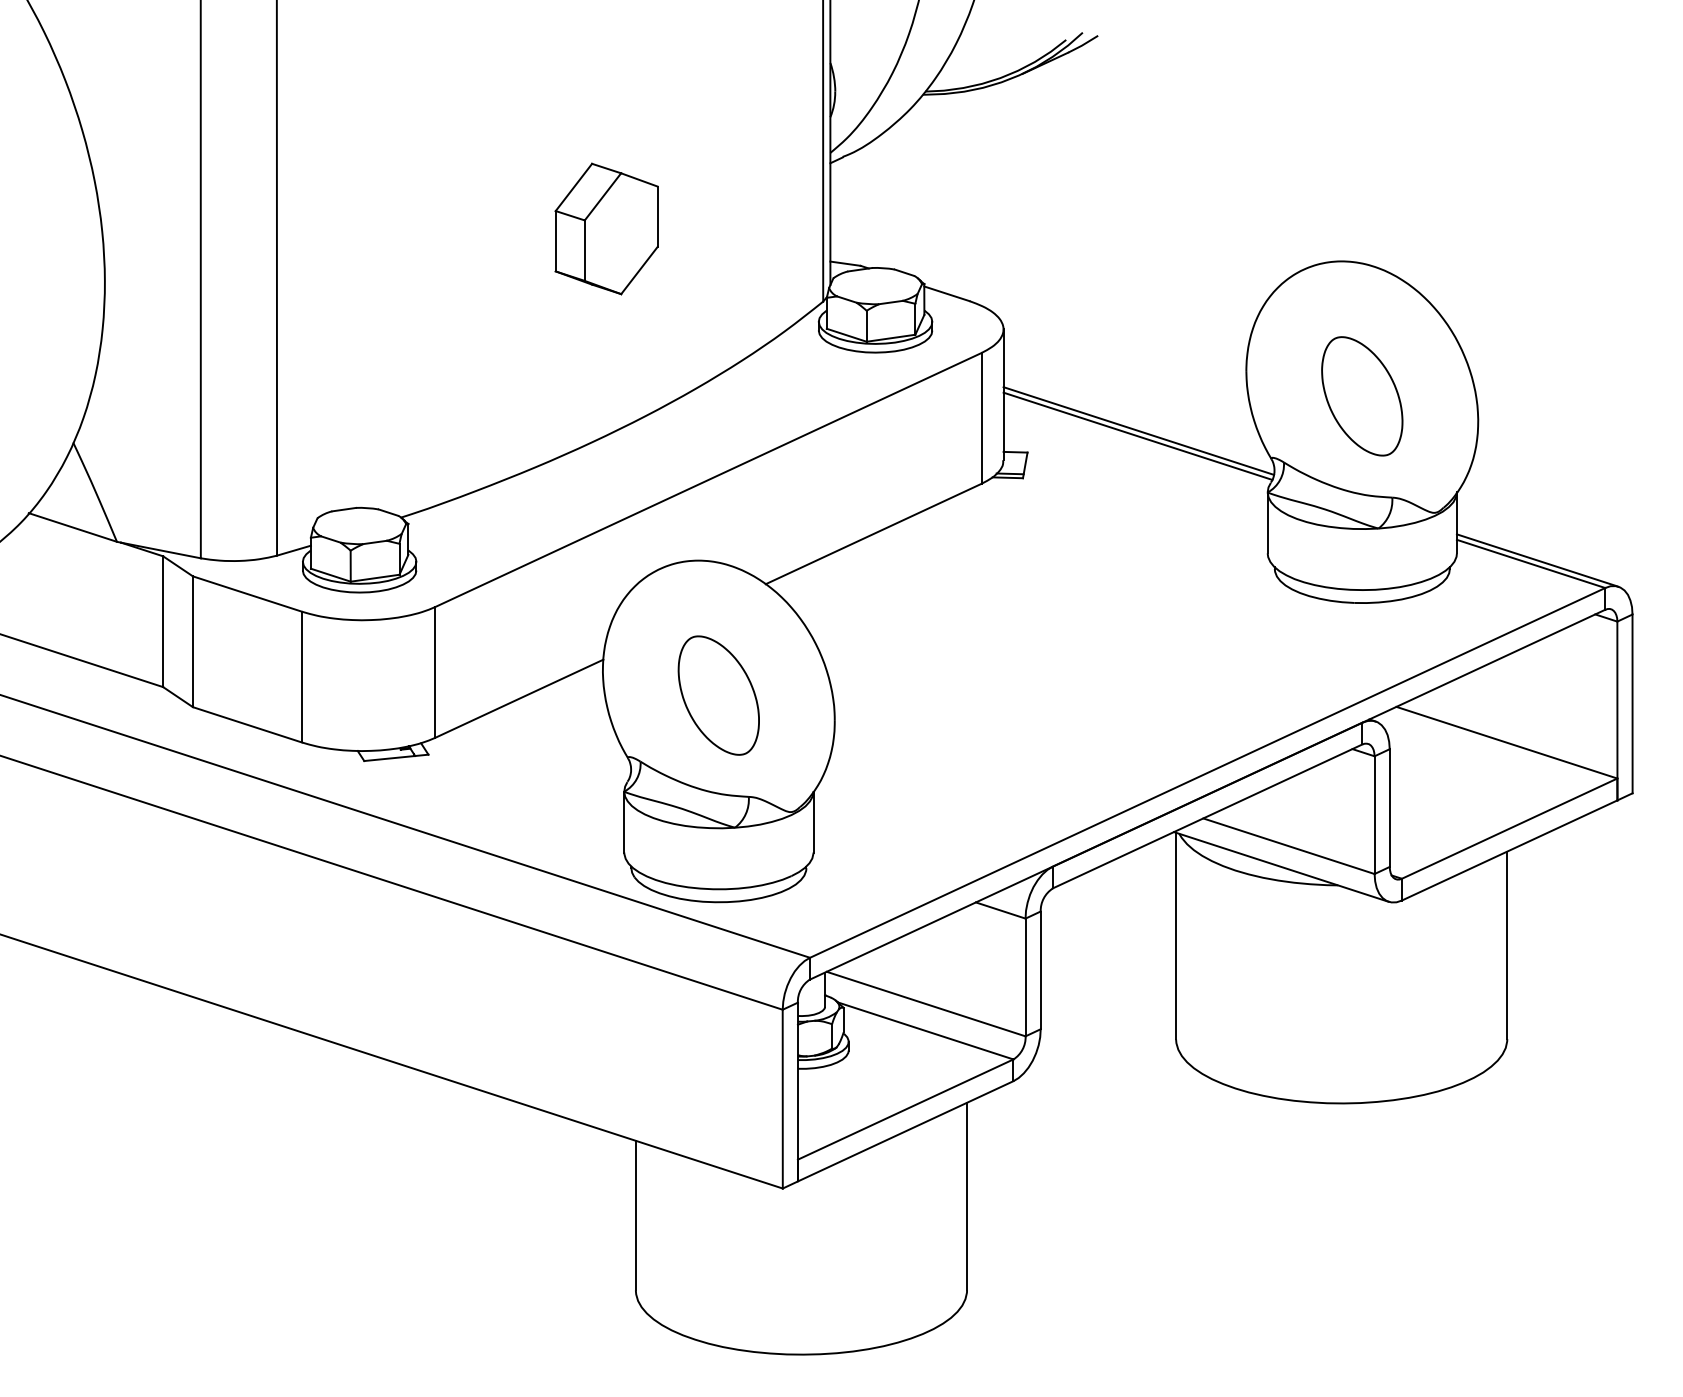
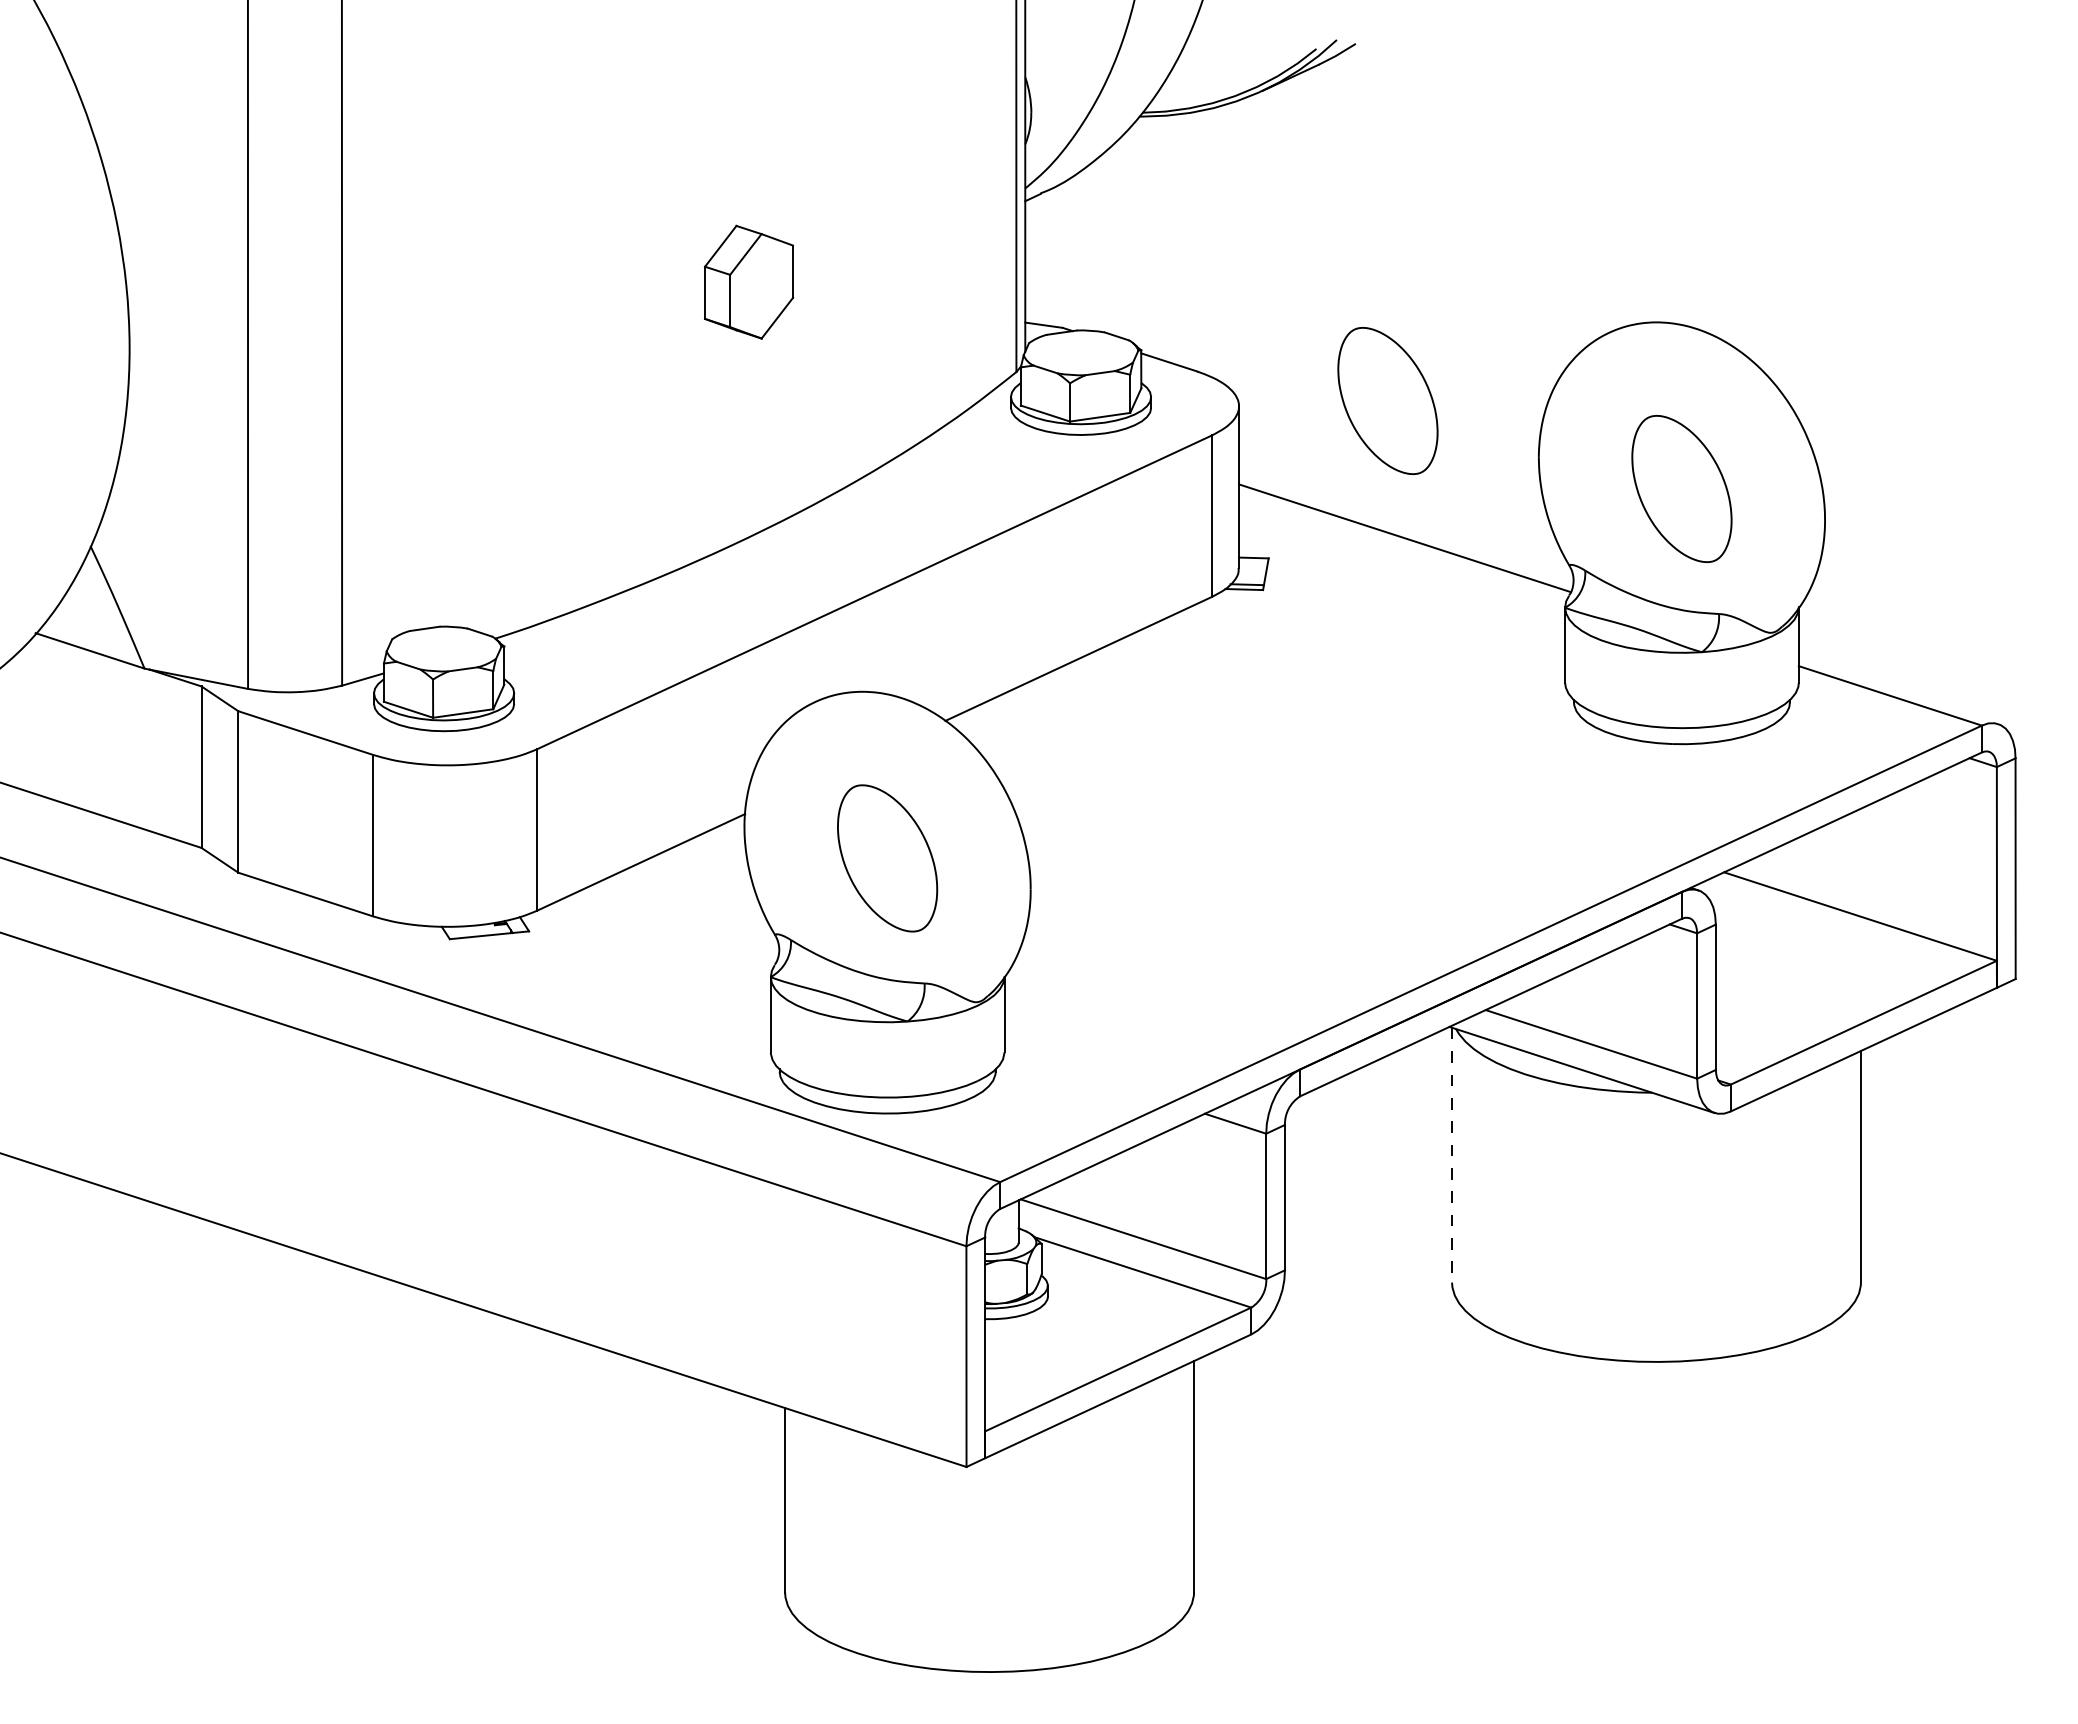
part: (606, 228) -> (748, 281), size x0.7
part: (1123, 324) -> (1387, 400), added
line: (1139, 430) -> (1406, 531), removed
line: (1537, 560) -> (1898, 691), removed
line: (1176, 936) -> (1452, 1155), solid -> dashed

